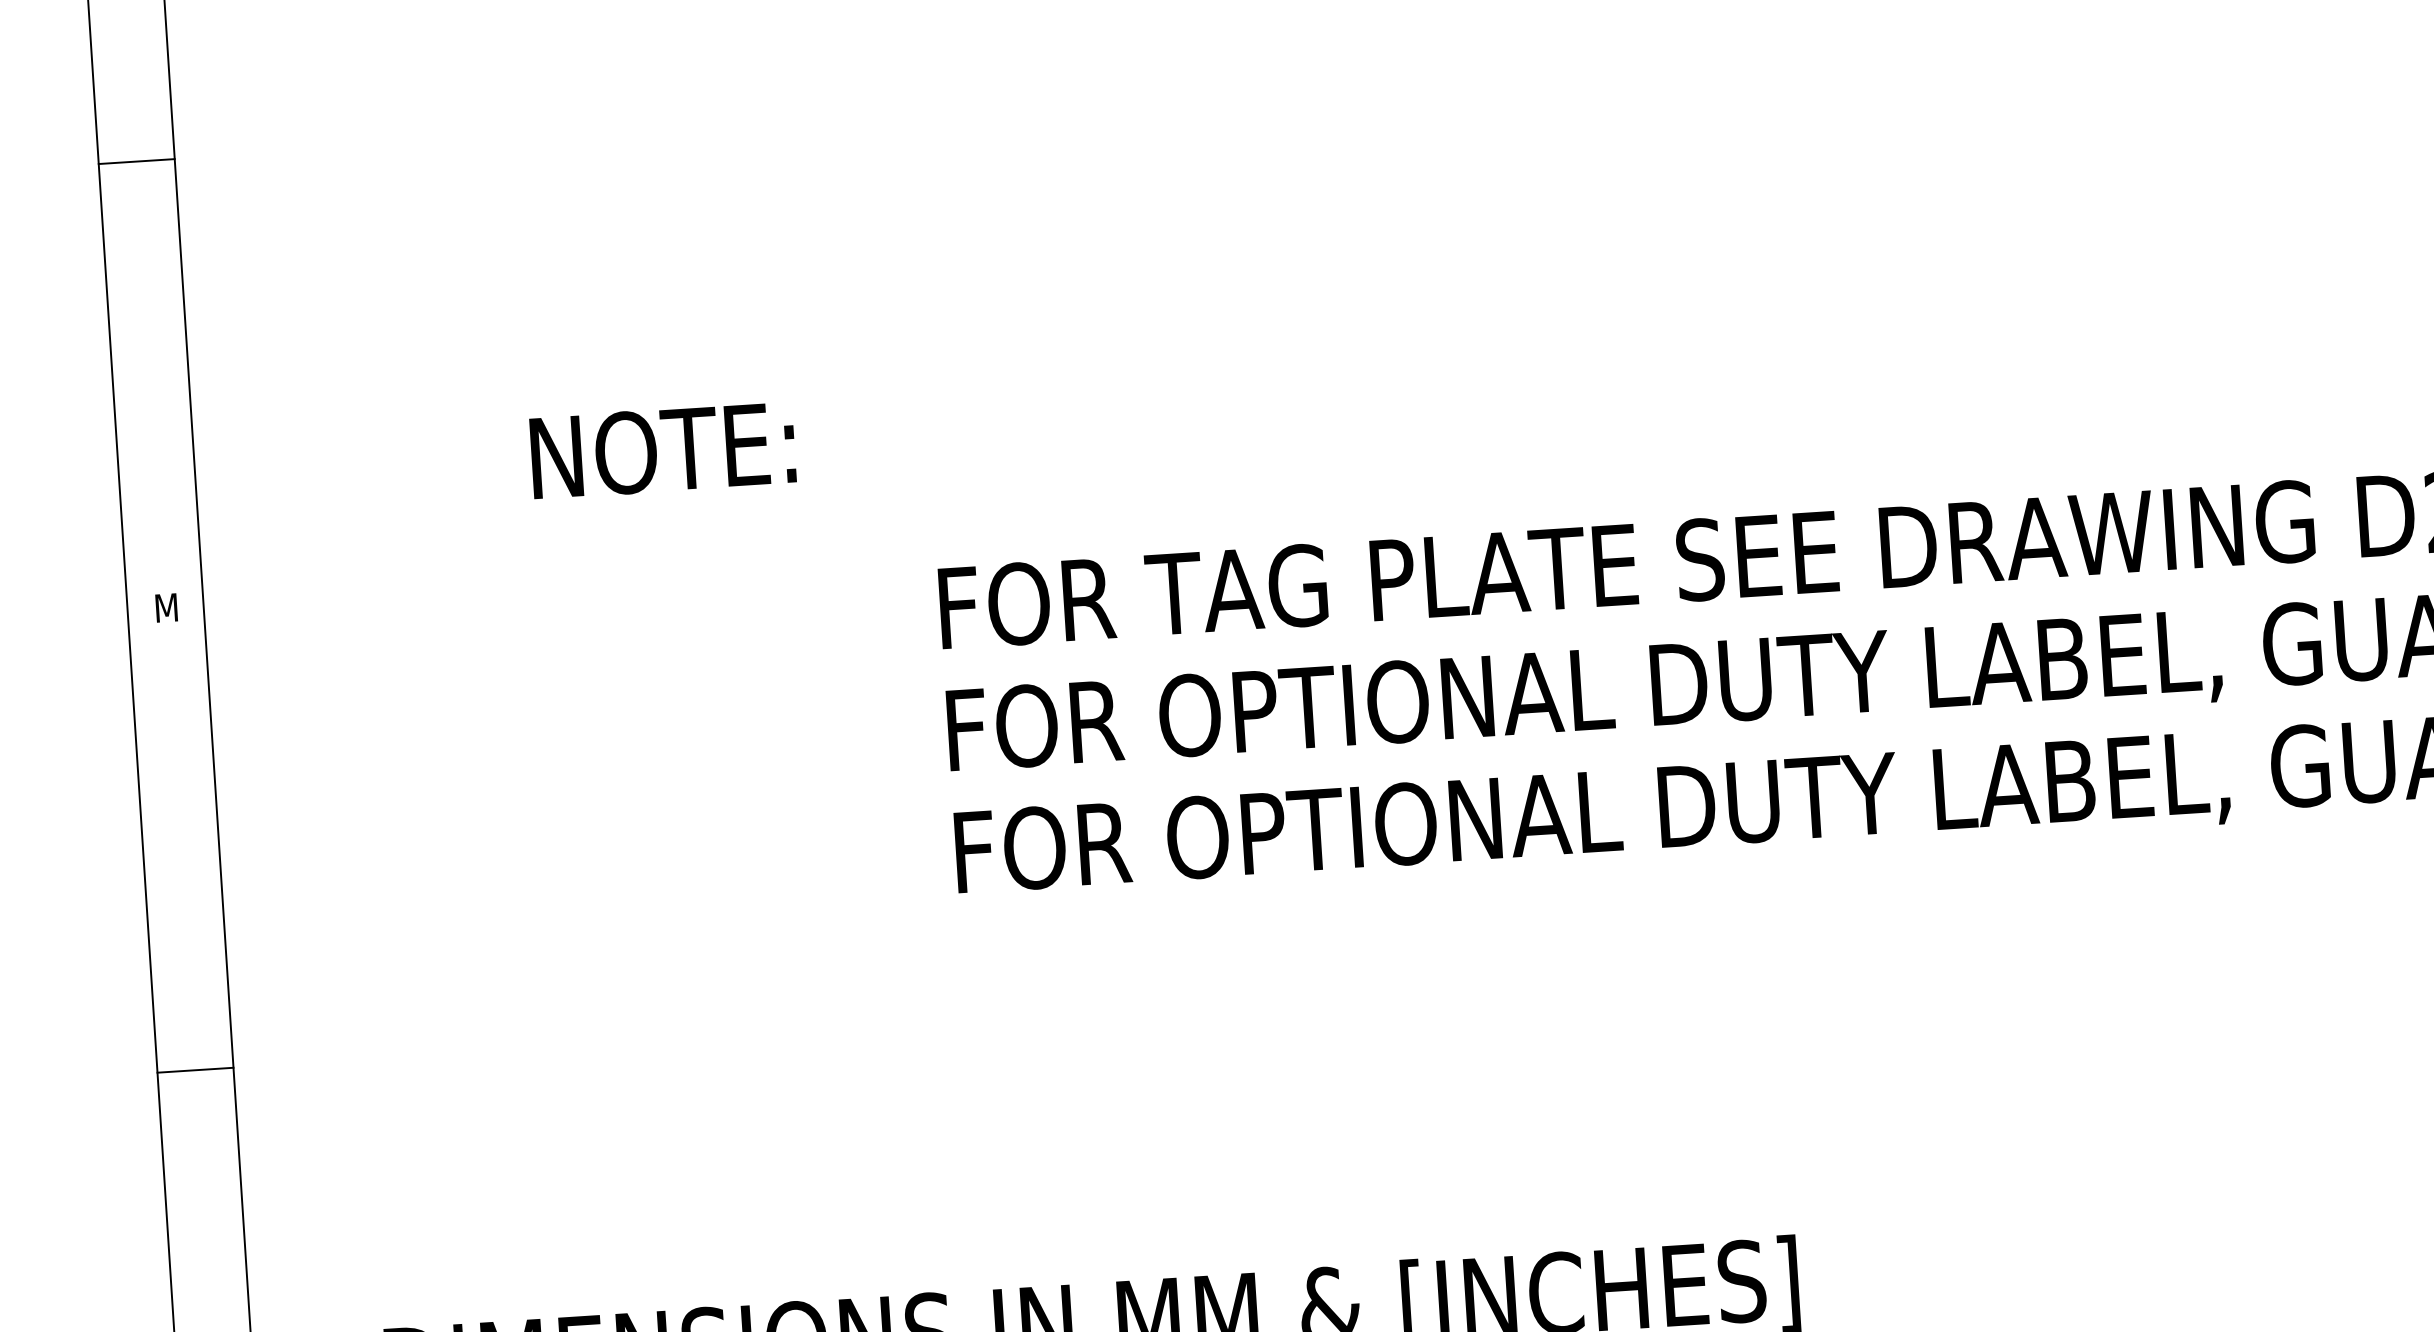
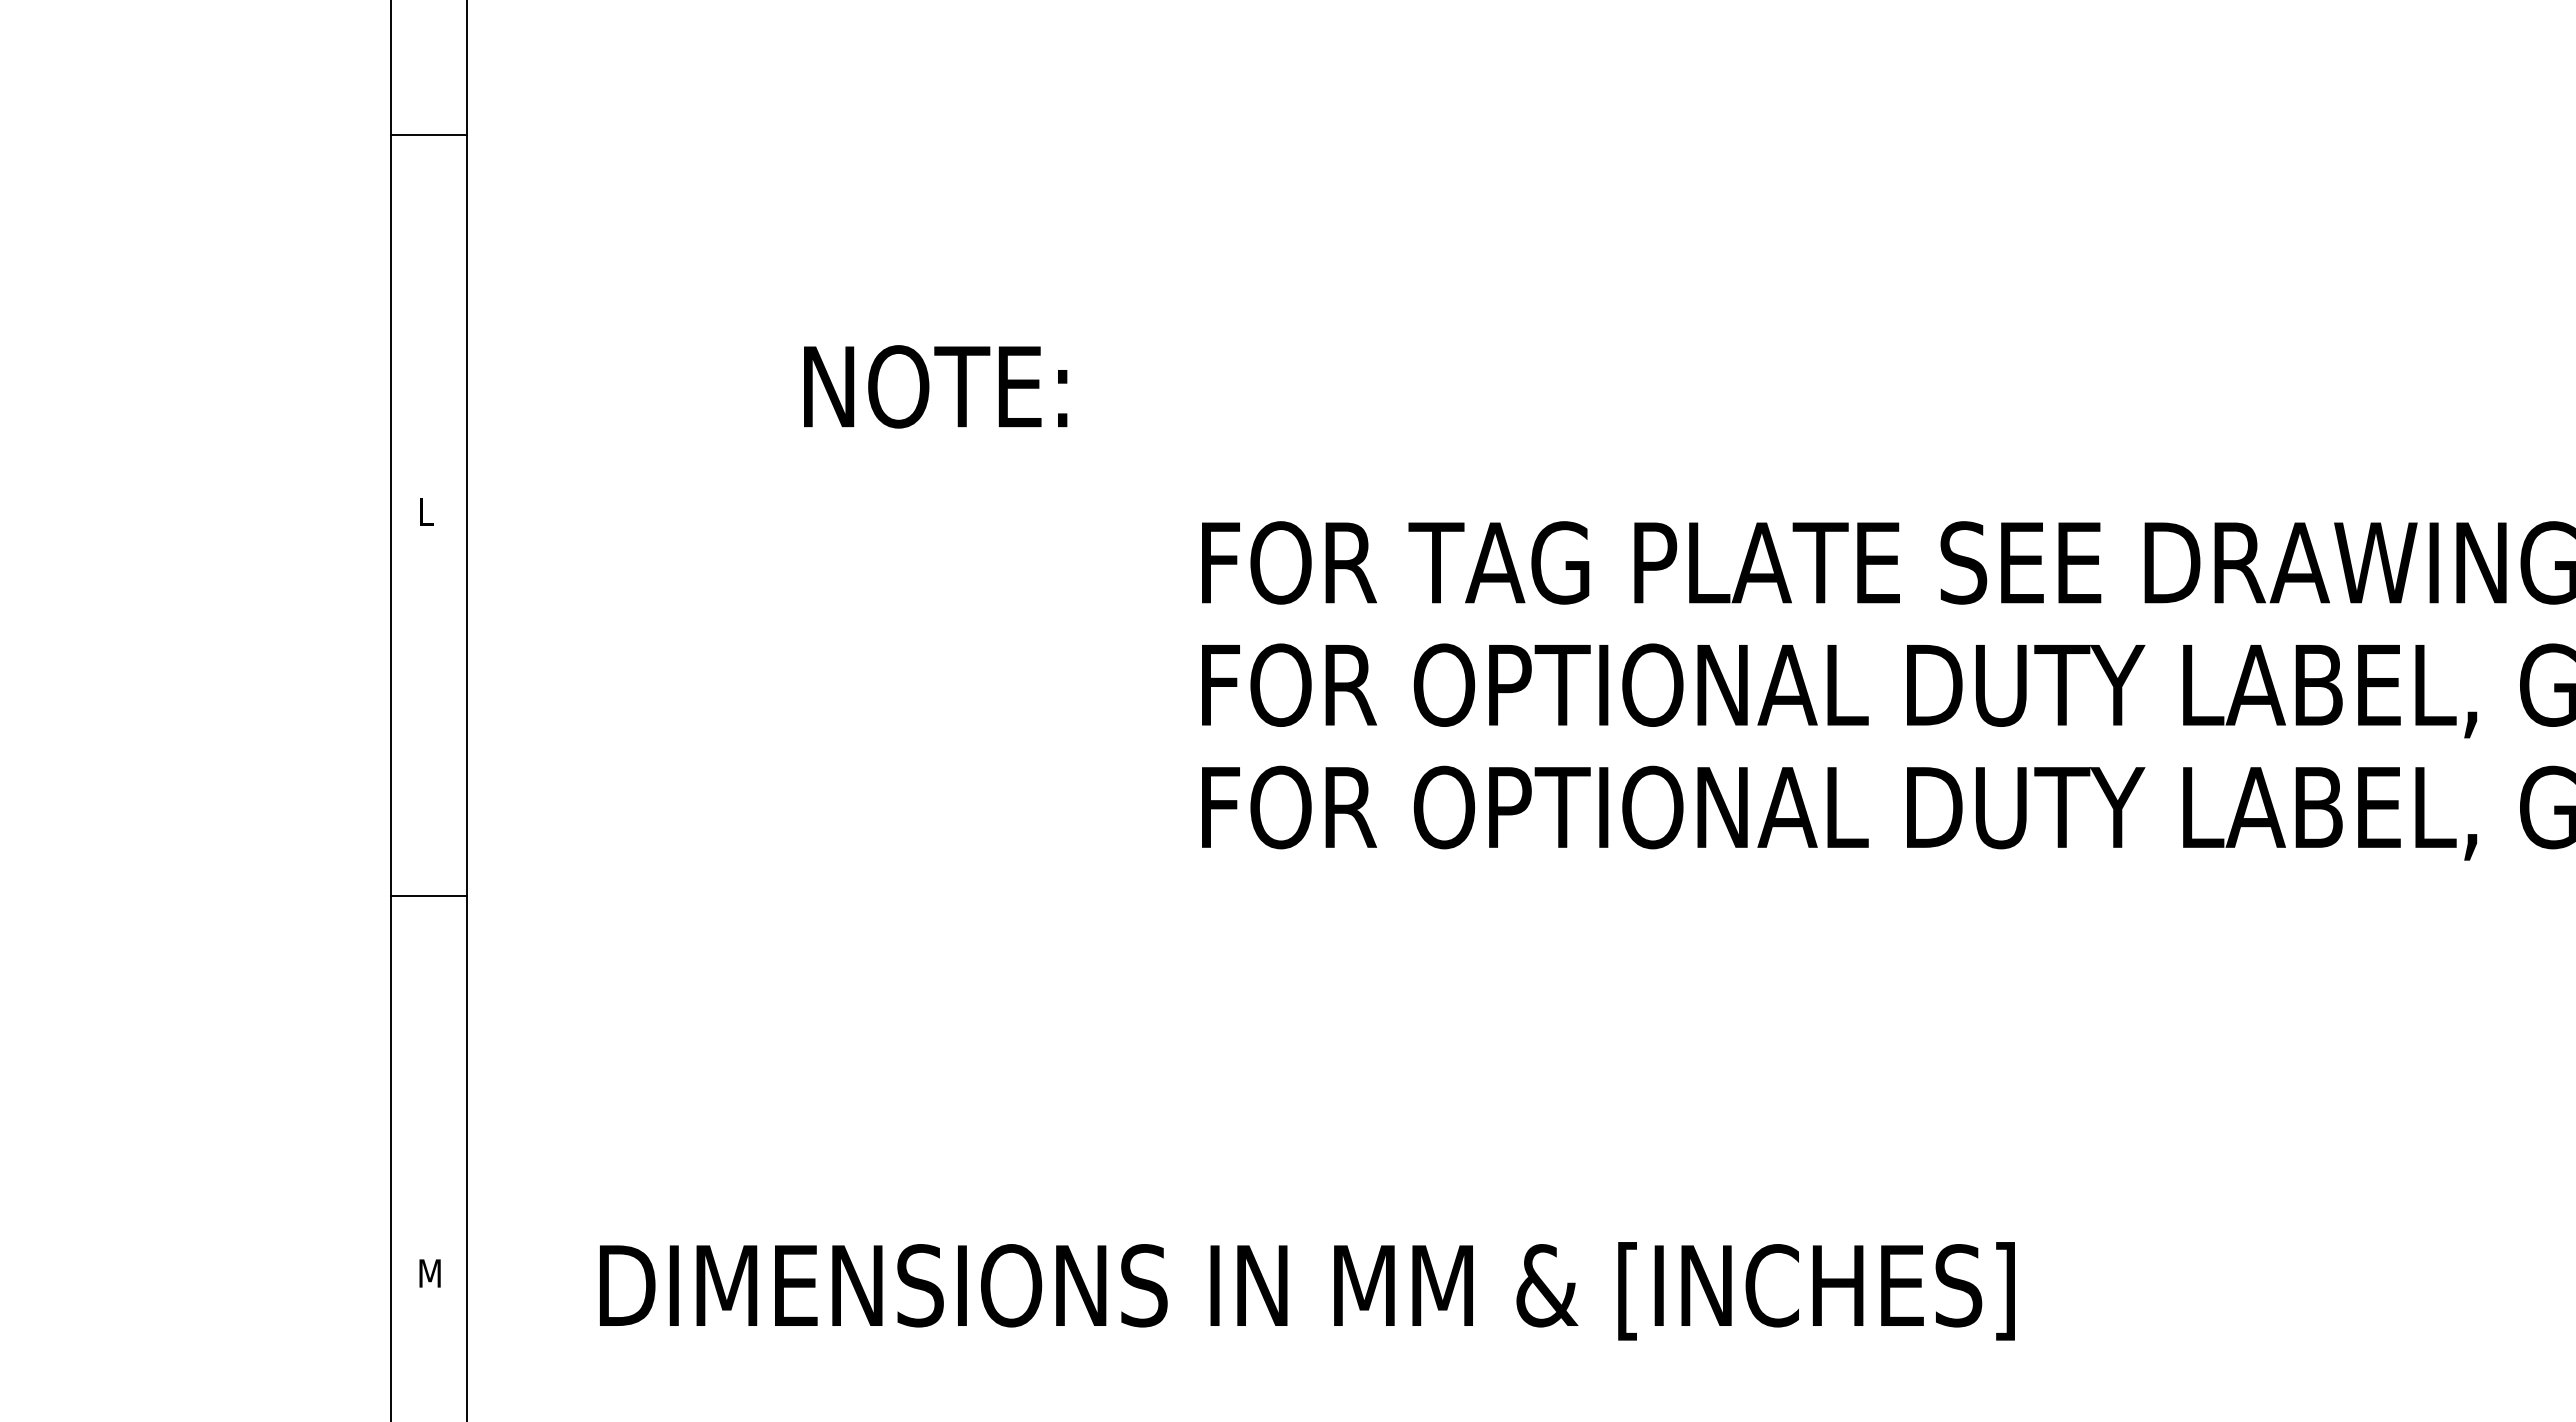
line: (137, 161) -> (429, 134), moved
text: (166, 607) -> (429, 511), M -> L
line: (195, 1070) -> (429, 896), moved

